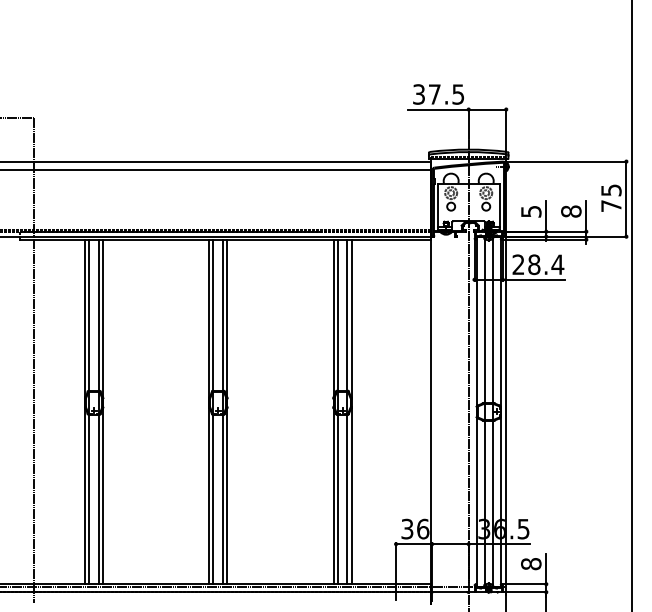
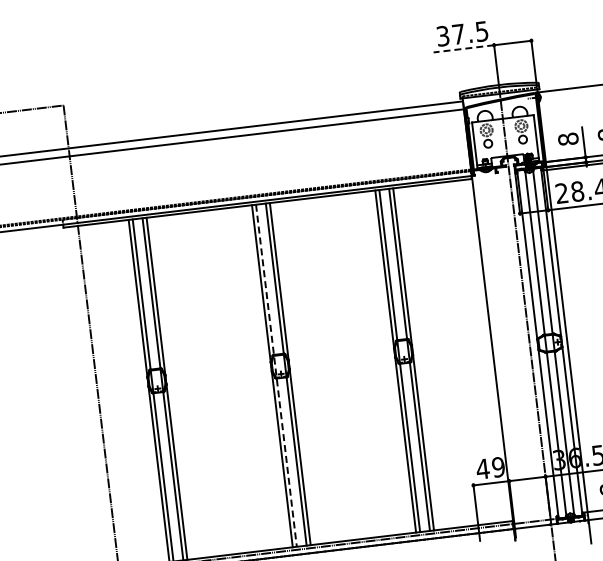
line: (437, 109) -> (463, 48), solid -> dashed
text: (531, 211) -> (568, 139), 5 -> 8
line: (213, 412) -> (276, 376), solid -> dashed
text: (414, 528) -> (489, 467), 36 -> 49

